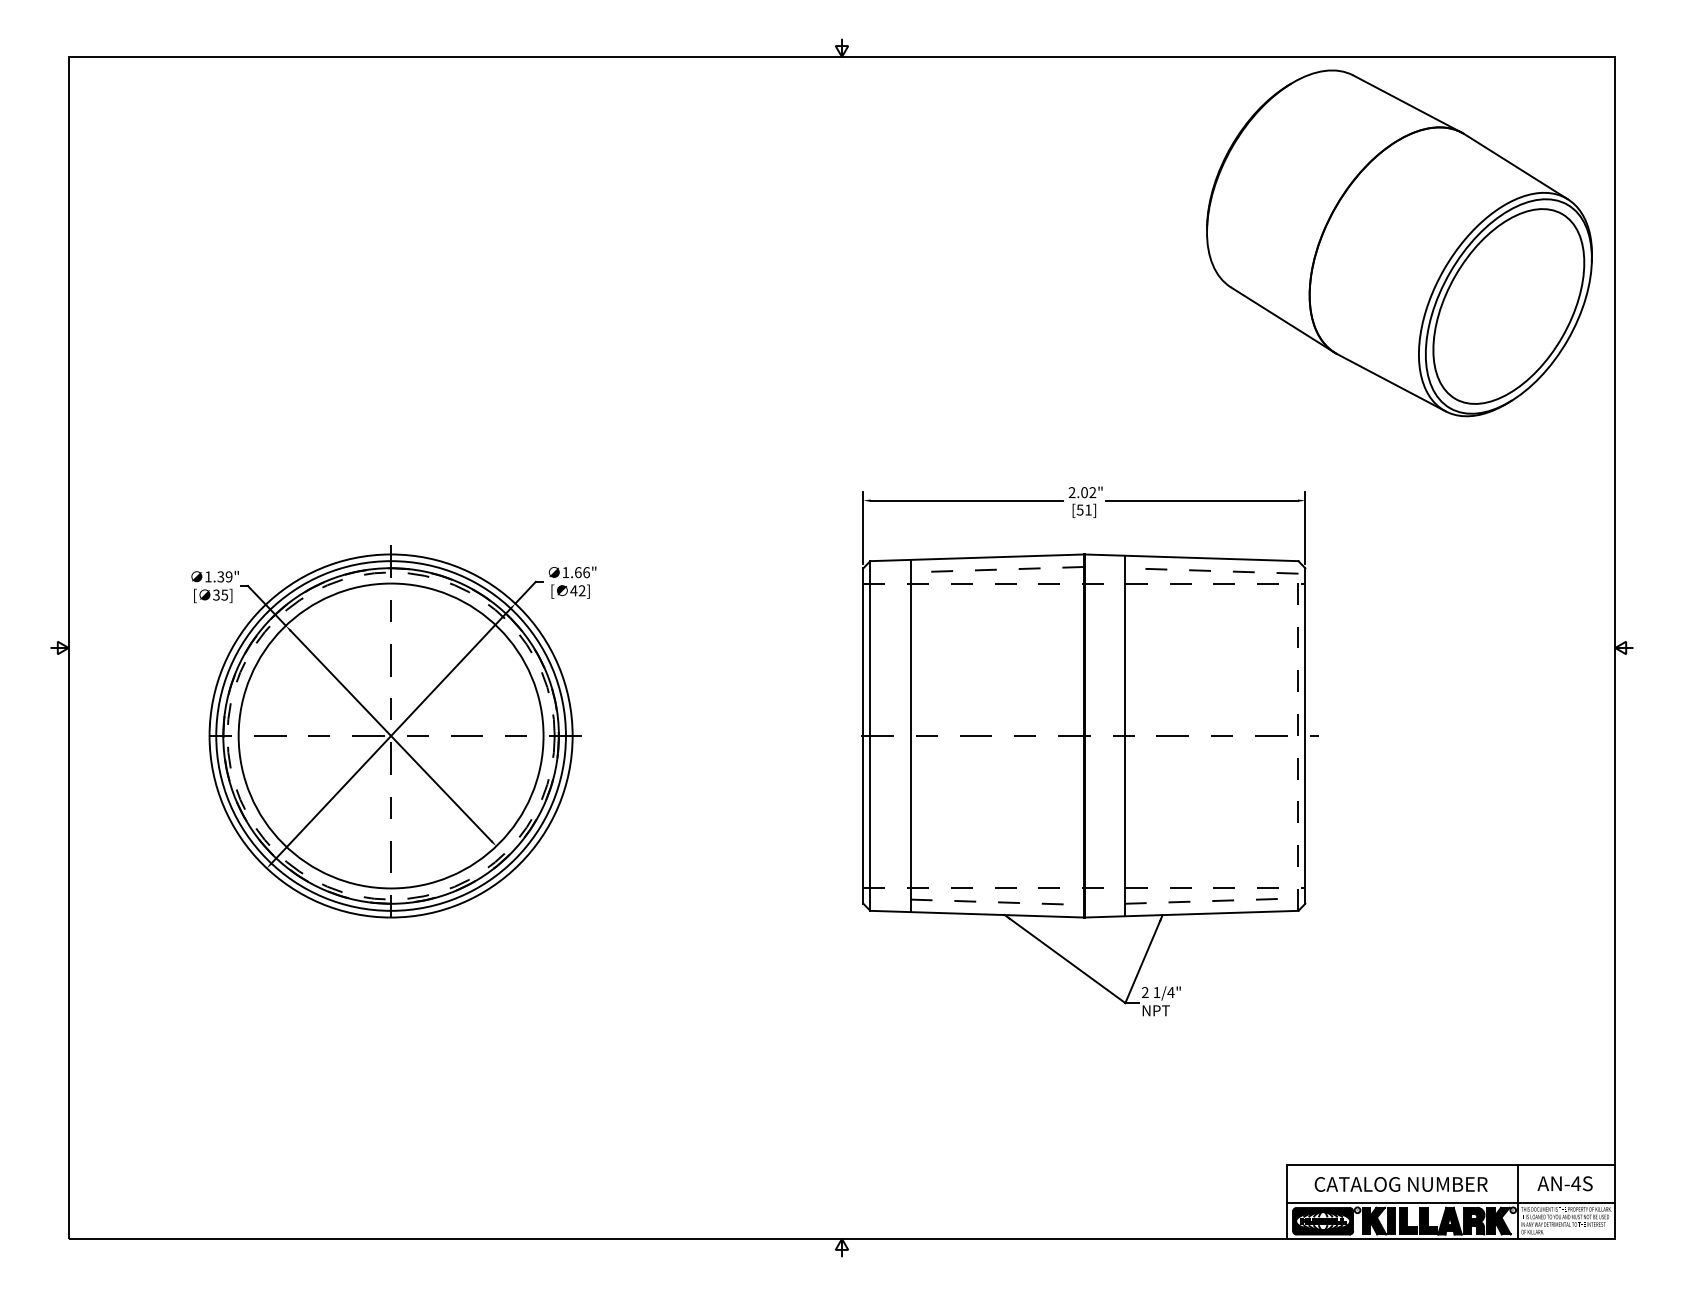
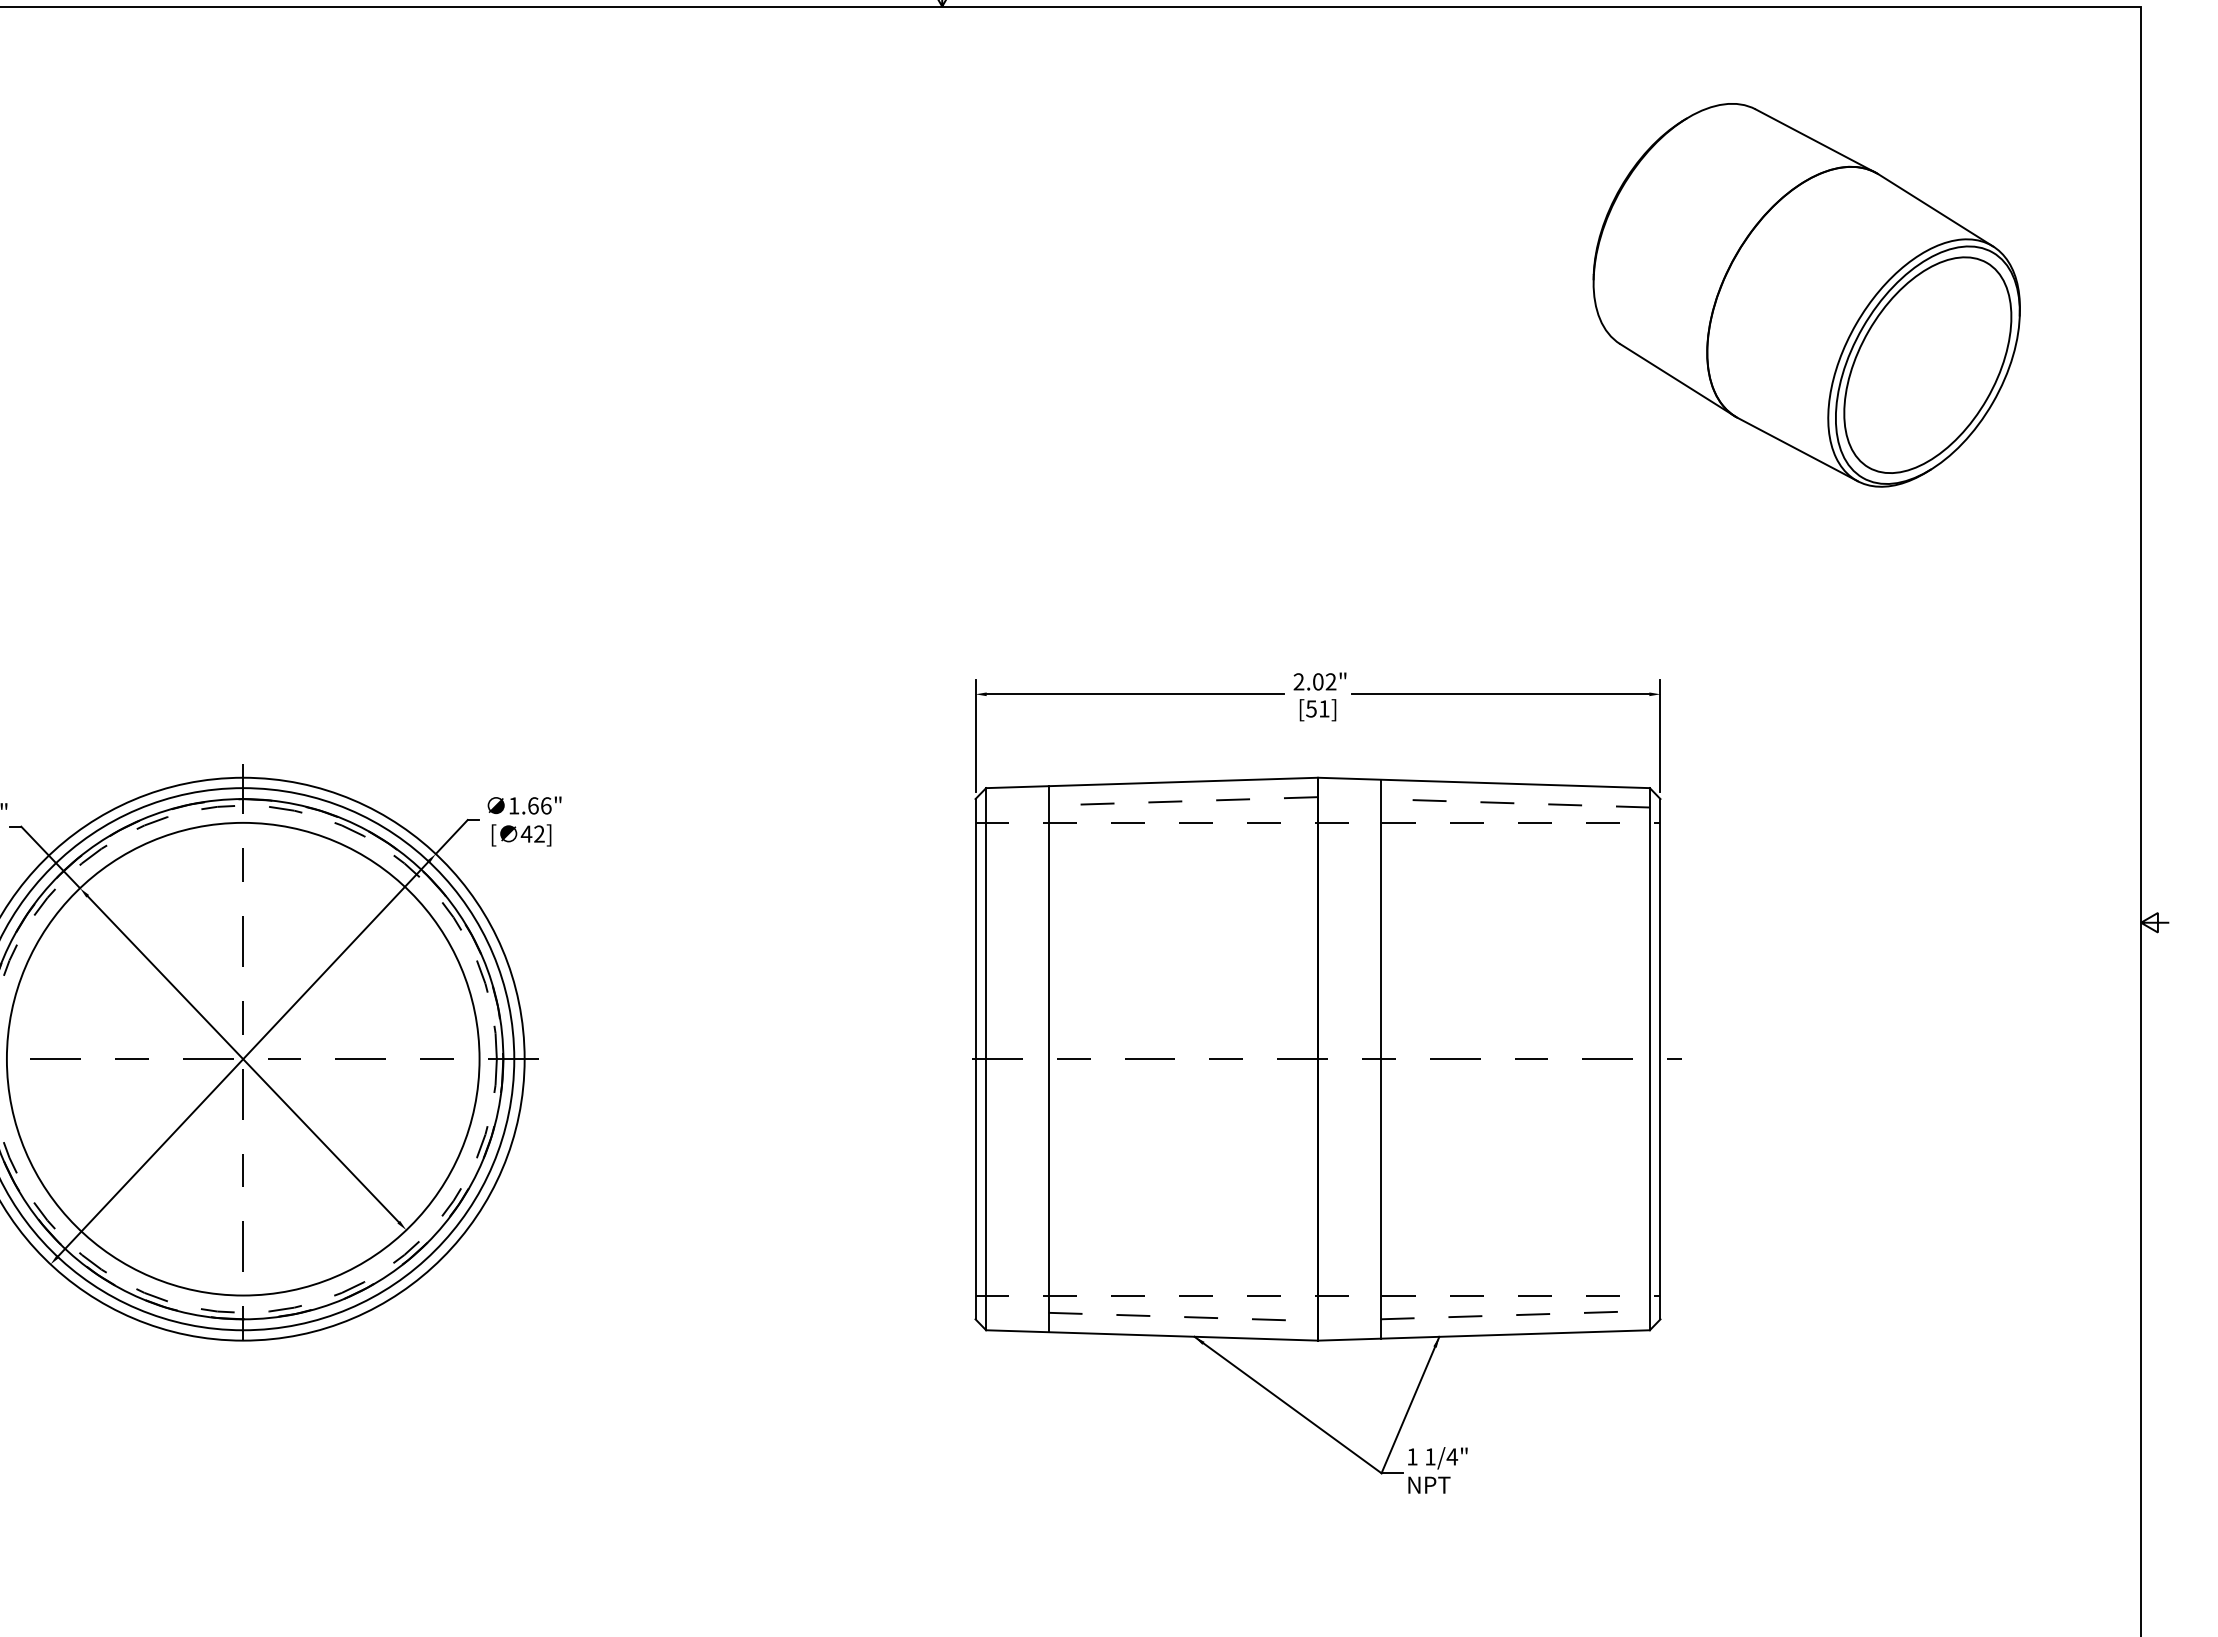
part: (1399, 242) -> (1806, 294), size x0.71
line: (1298, 736) -> (1649, 1059), dashed -> solid
text: (1144, 992) -> (1411, 1456), 2 -> 1

